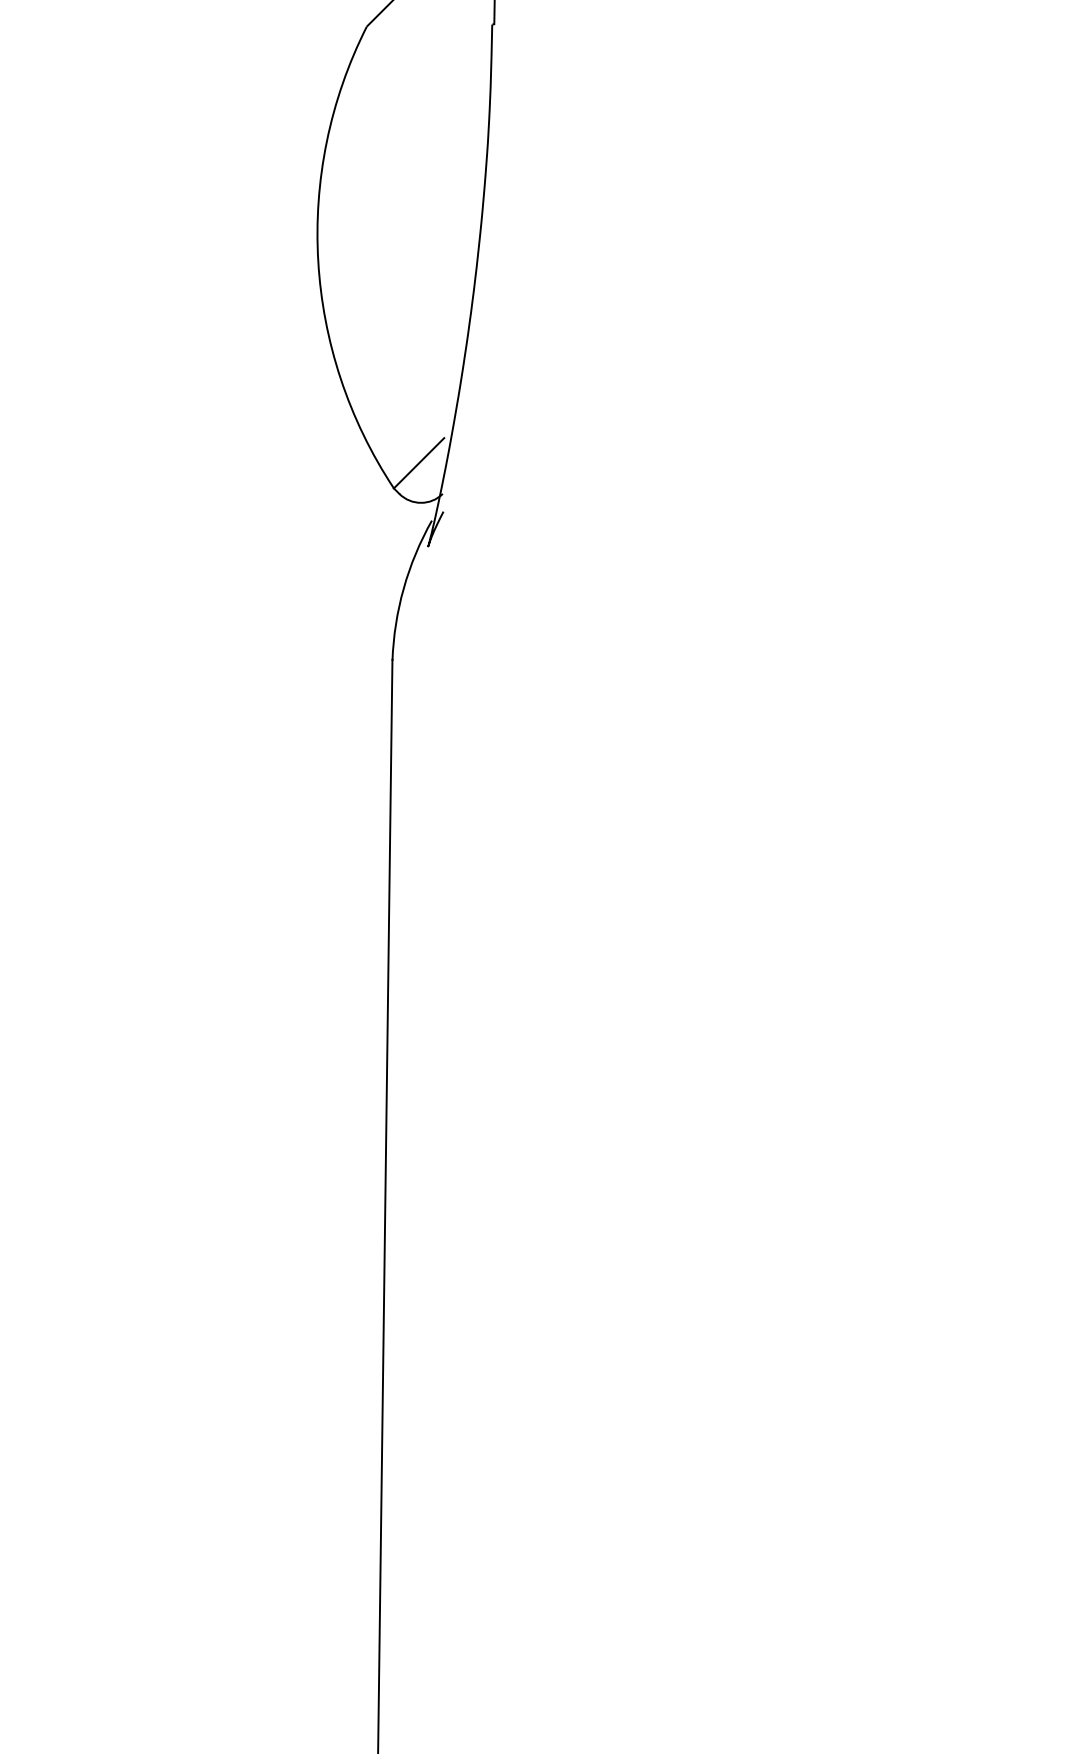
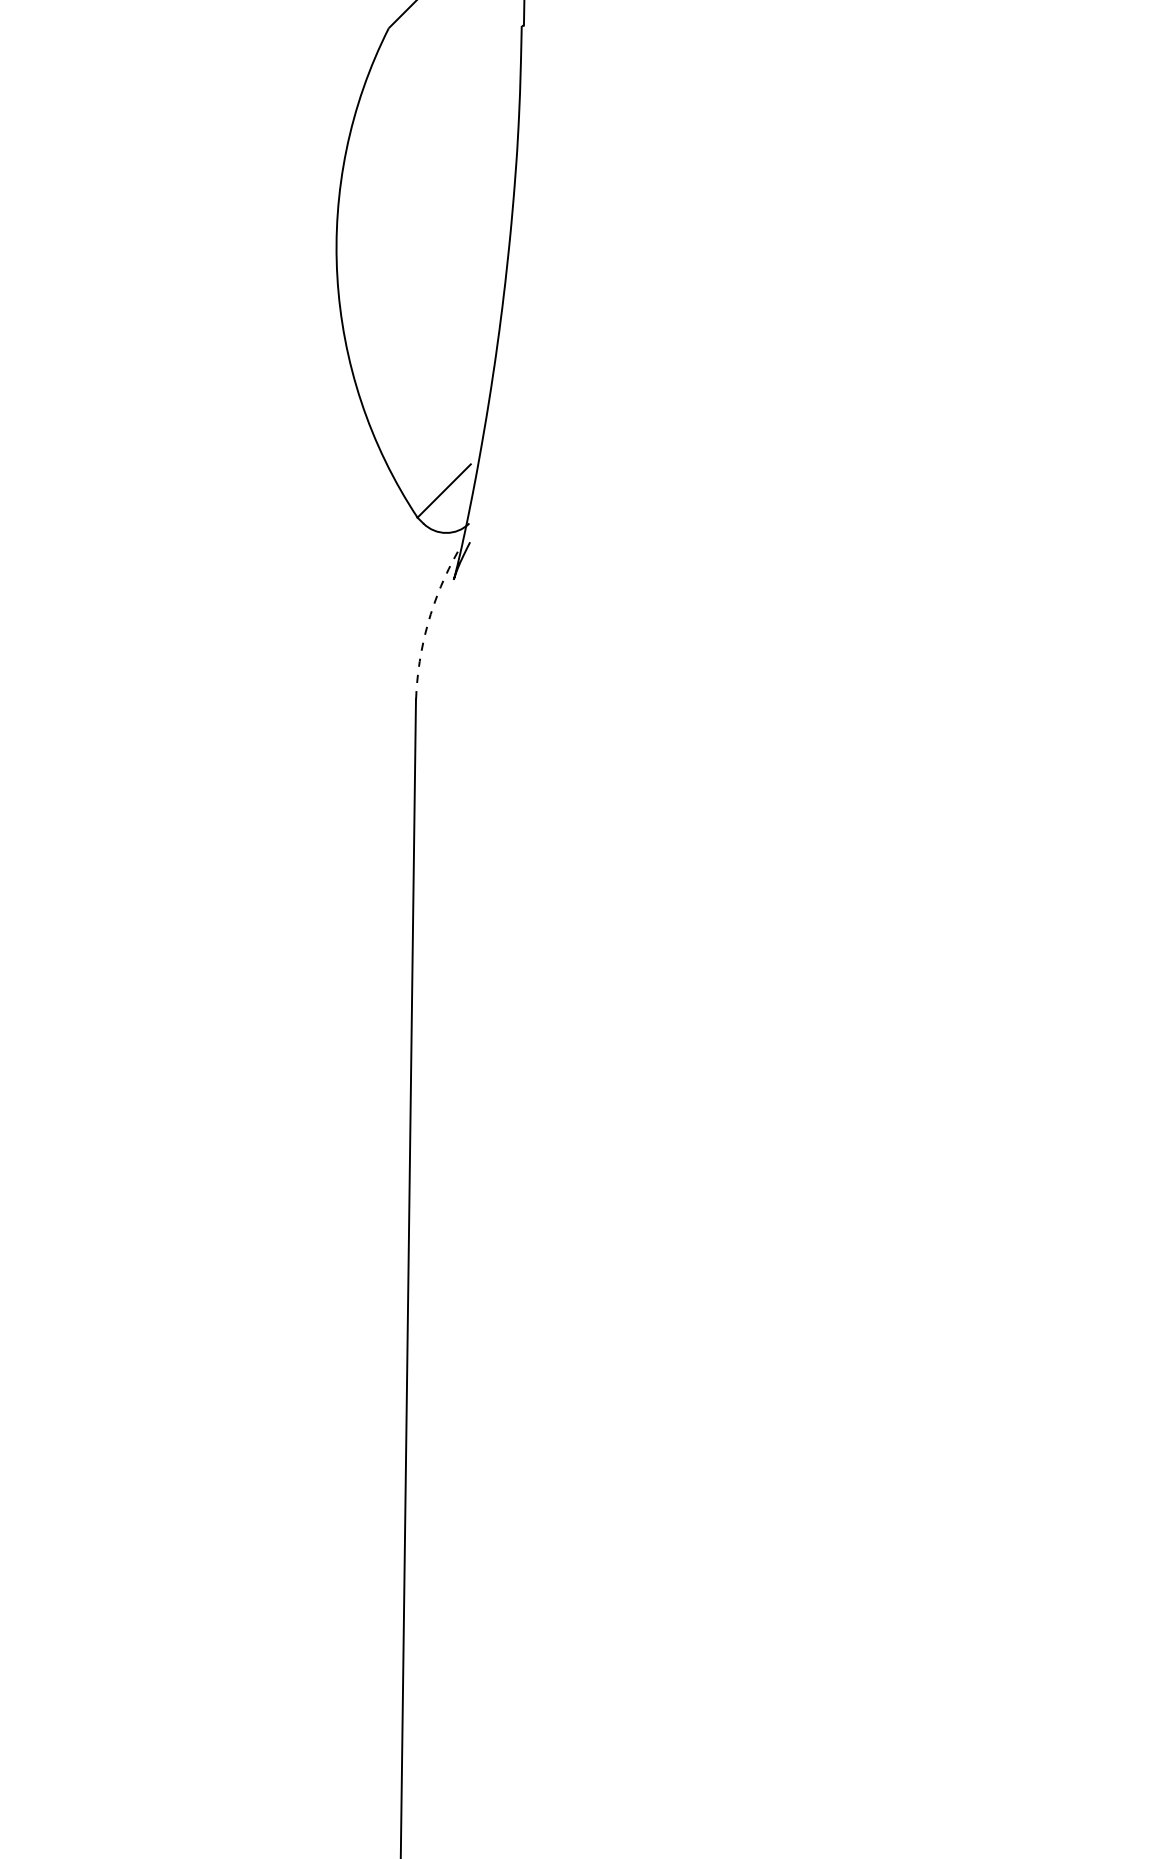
arc: (403, 588) -> (427, 623), solid -> dashed

